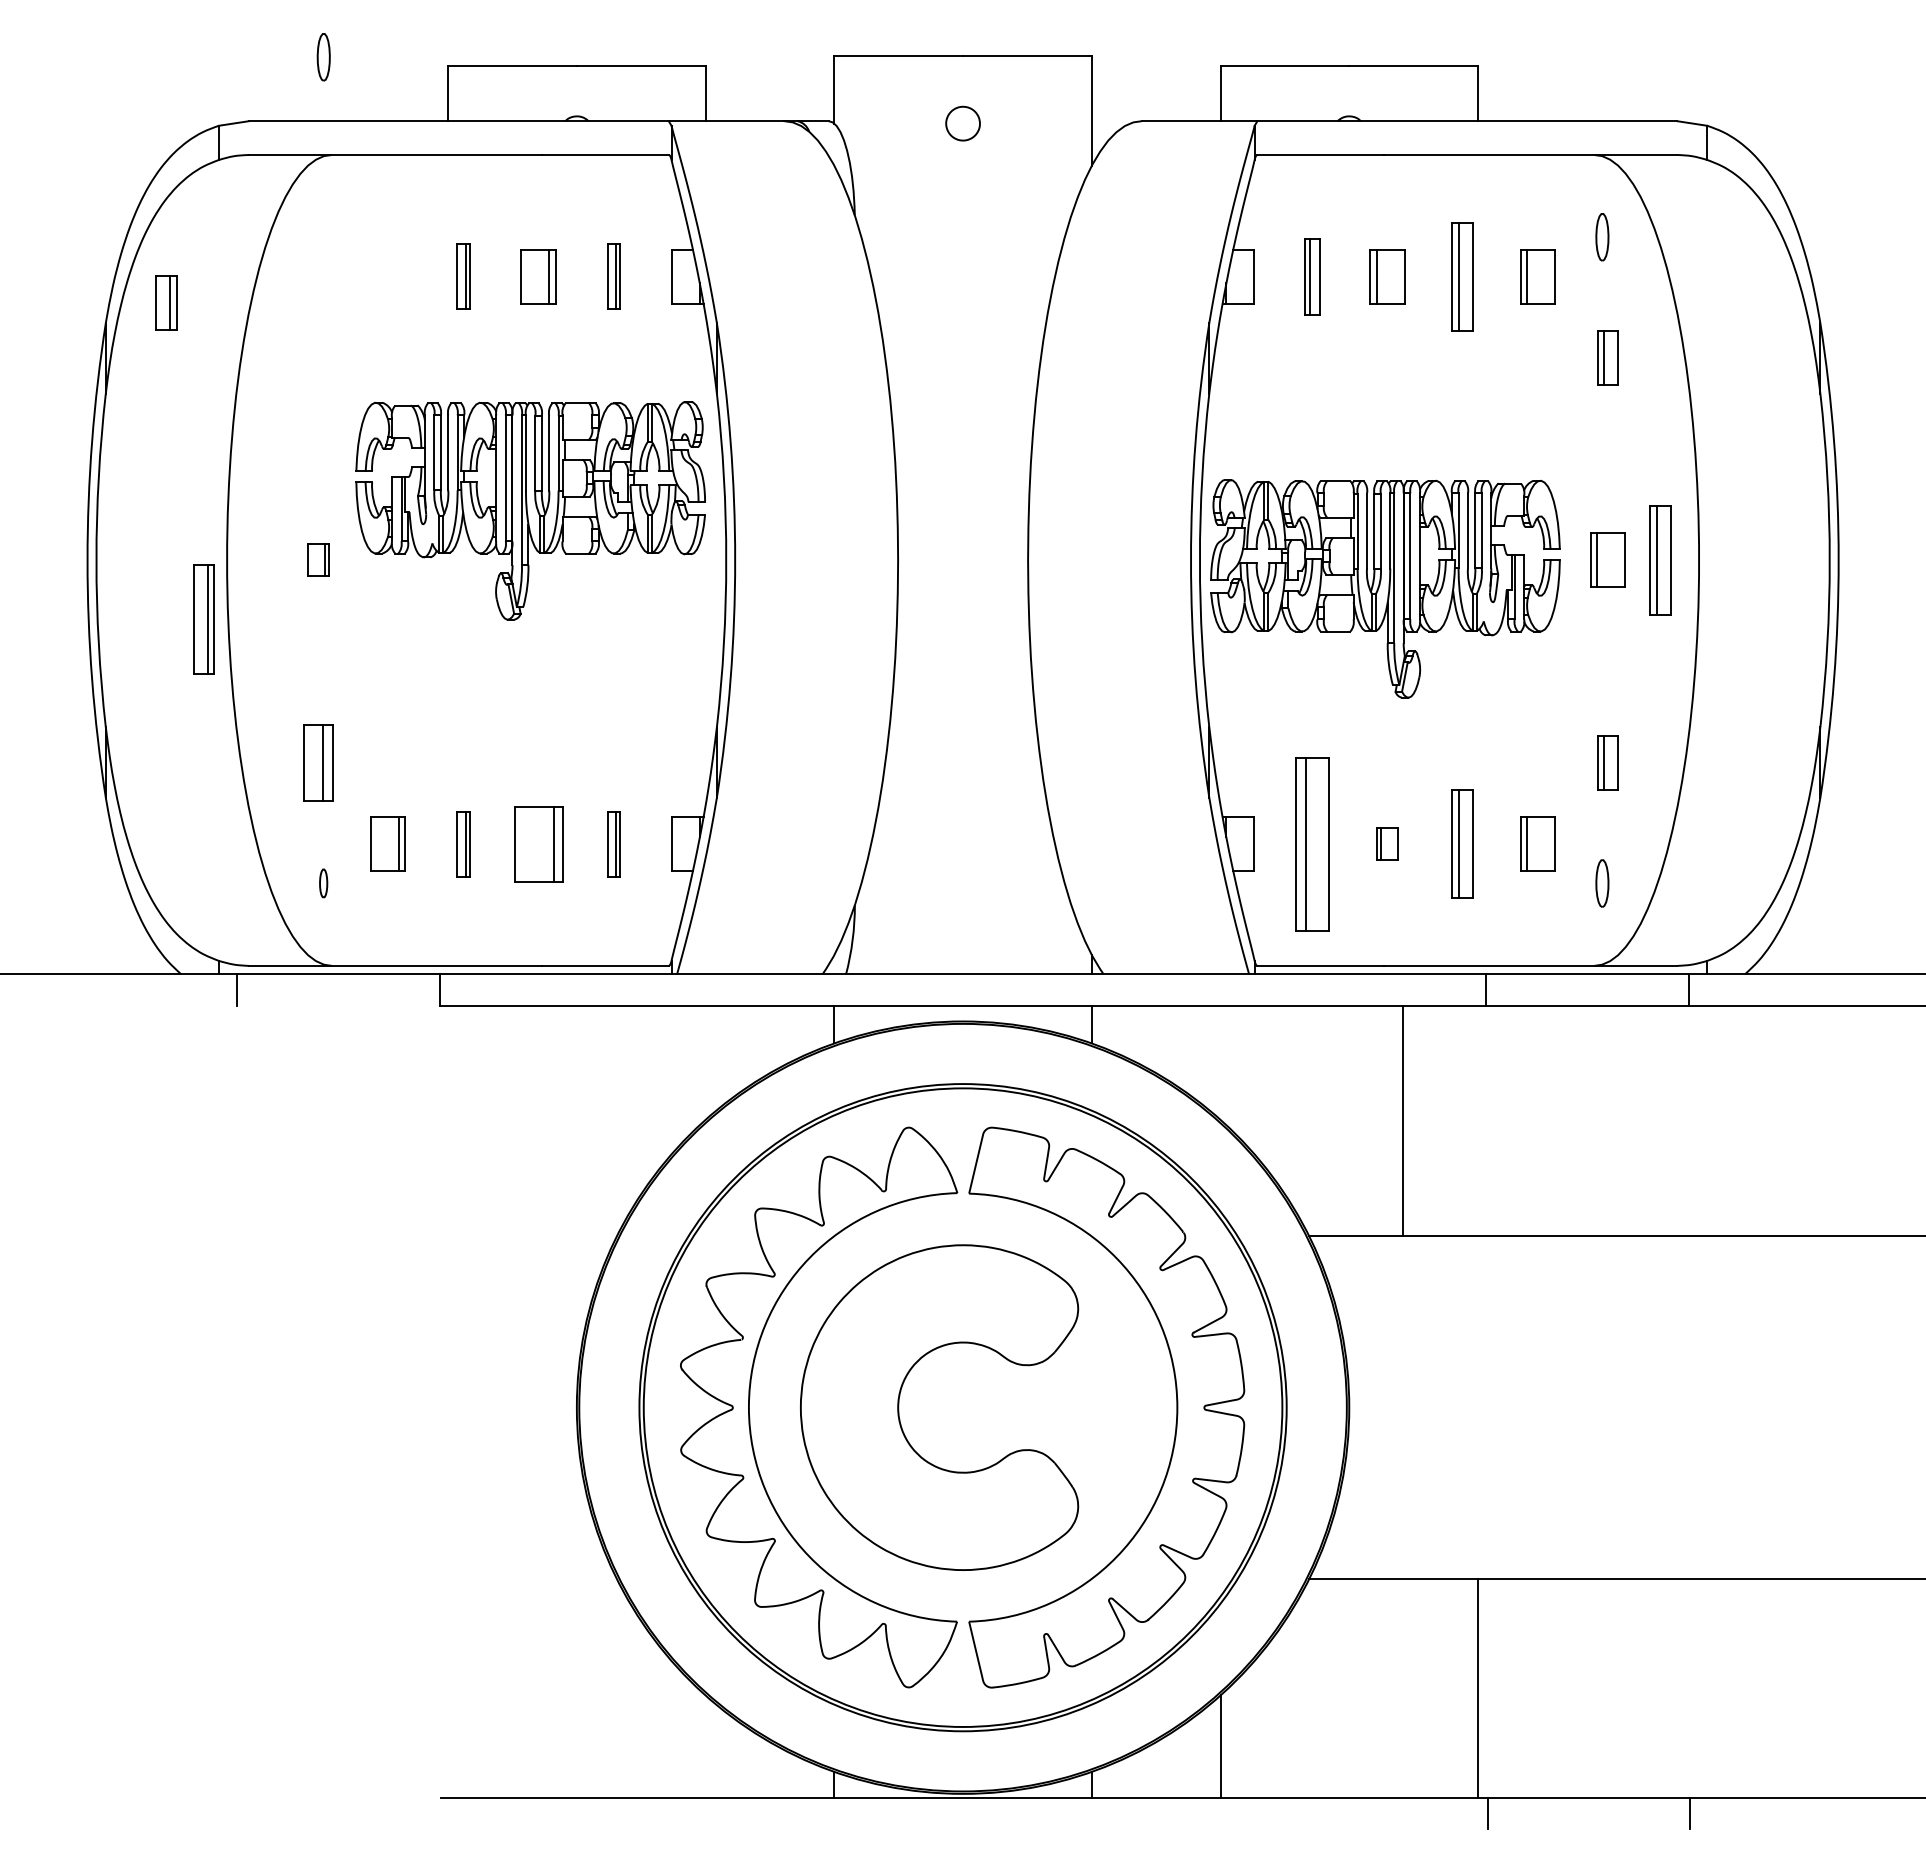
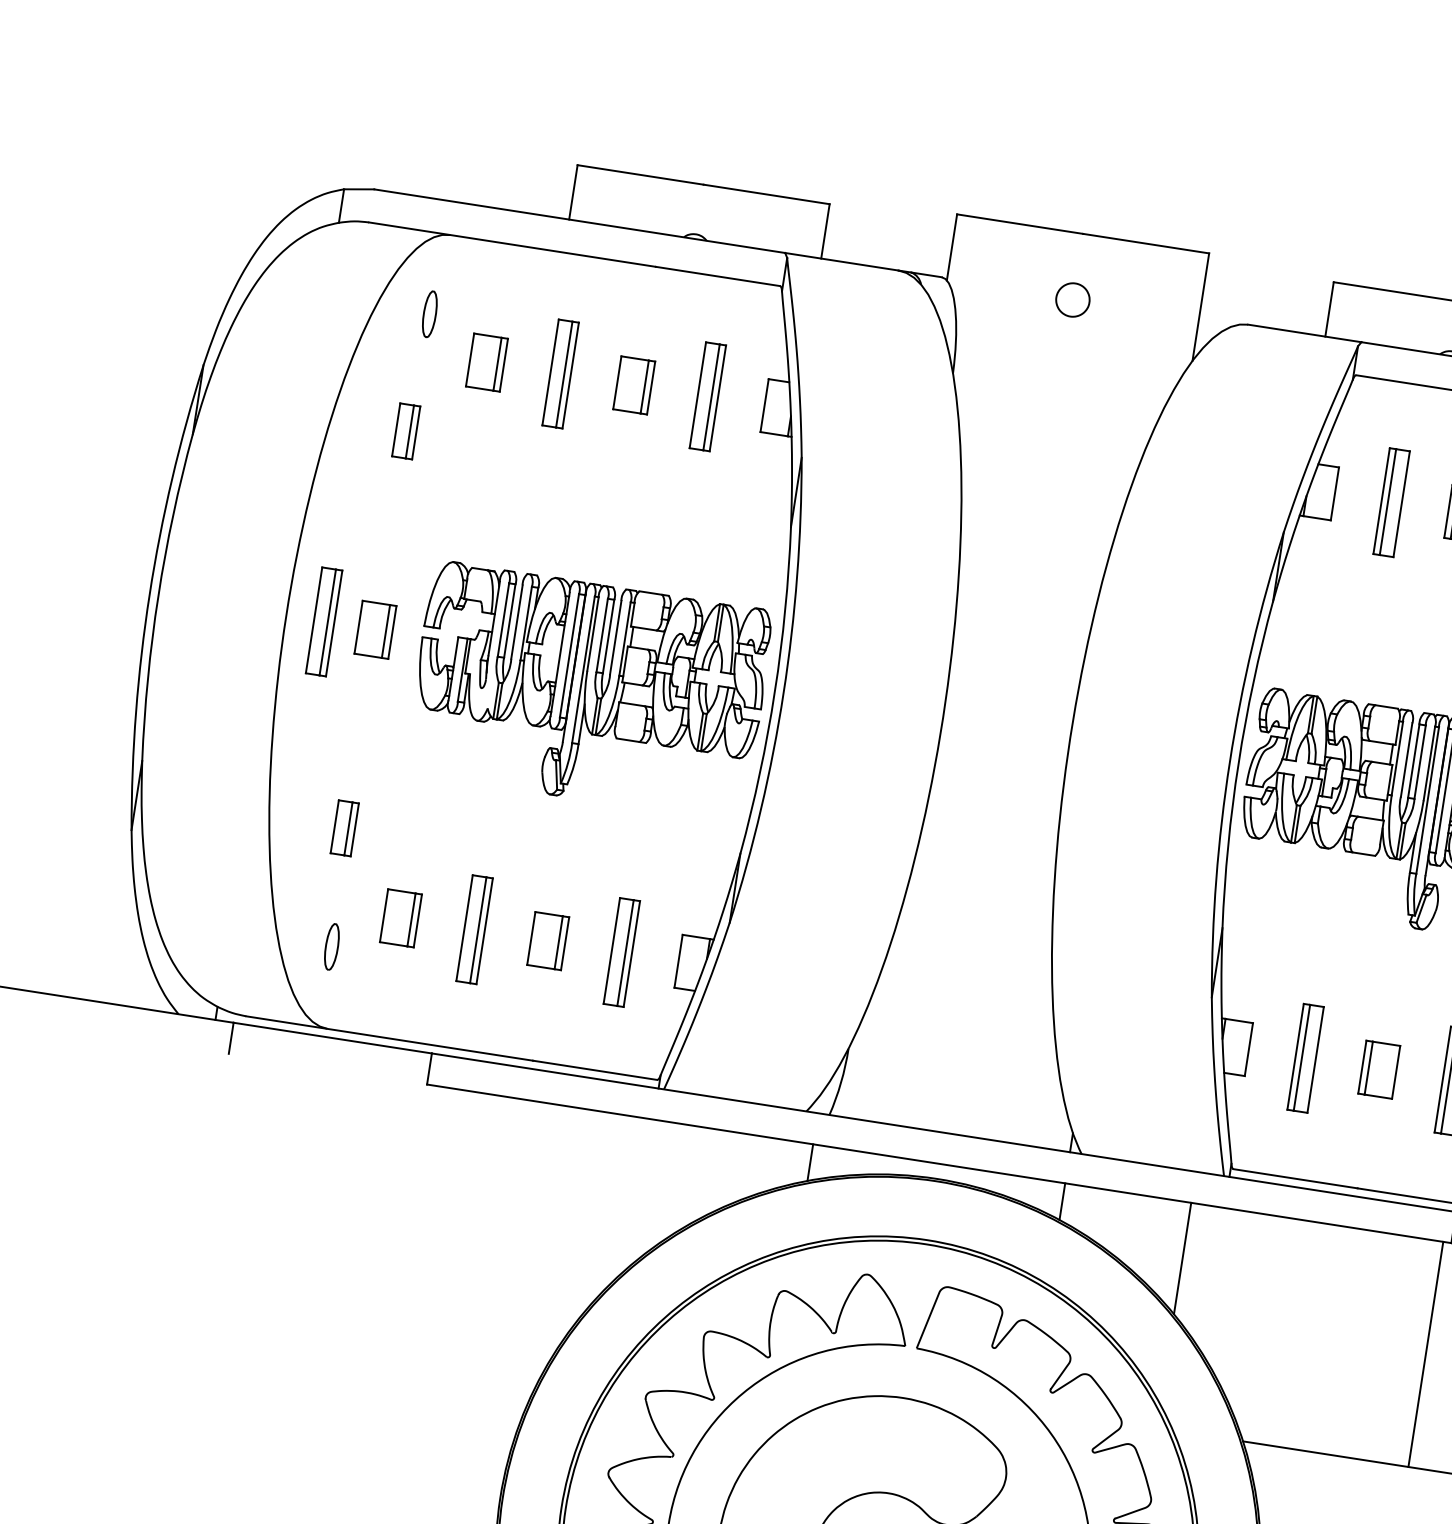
part: (323, 57) -> (429, 314), moved
part: (387, 276) -> (486, 362), added
part: (463, 276) -> (560, 373), size x1.67
part: (613, 276) -> (707, 396), size x1.67
part: (1312, 276) -> (1391, 502), size x1.43
part: (166, 302) -> (406, 431), moved
part: (530, 510) -> (588, 691), moved
part: (318, 559) -> (375, 628), size x1.67
part: (203, 619) -> (323, 621), moved
part: (318, 762) -> (345, 827), size x0.71
part: (463, 843) -> (474, 928), size x1.67
part: (538, 843) -> (548, 940), size x0.71
part: (613, 843) -> (621, 951), size x1.67
part: (1312, 843) -> (1305, 1057), size x0.62
part: (1387, 843) -> (1379, 1069), size x1.67
part: (323, 883) -> (331, 946), size x1.67
line: (1220, 1062) -> (1182, 1258), added
line: (1403, 1121) -> (1426, 1354), moved

